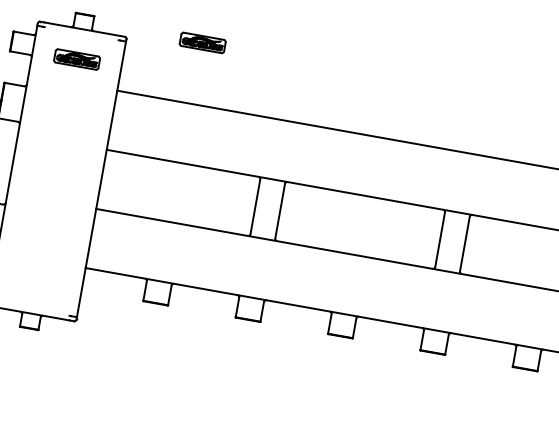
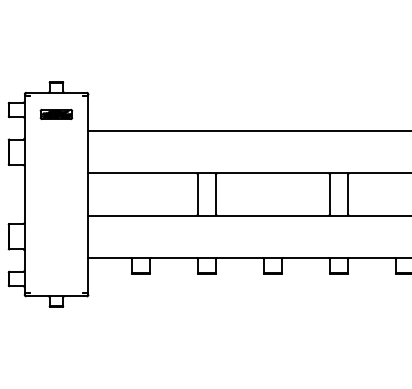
part: (203, 41) -> (141, 86), removed

